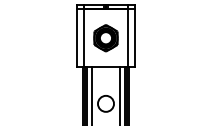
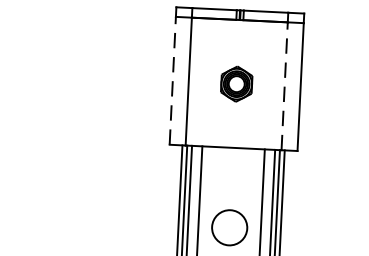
line: (76, 37) -> (172, 79), solid -> dashed
line: (127, 37) -> (283, 84), solid -> dashed
part: (105, 38) -> (235, 84), size x0.6

